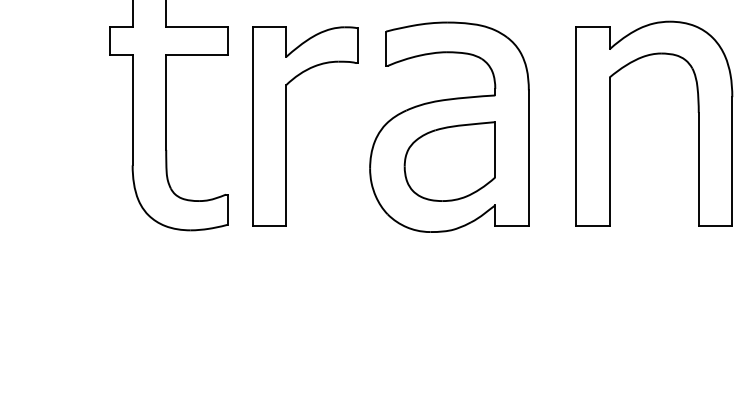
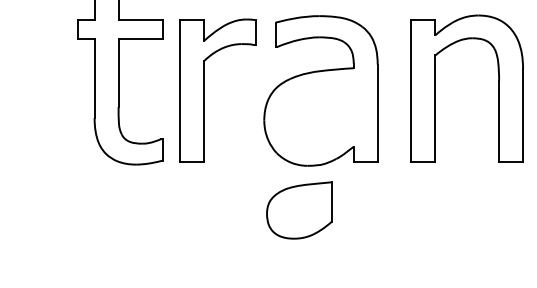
part: (450, 161) -> (299, 210), moved

